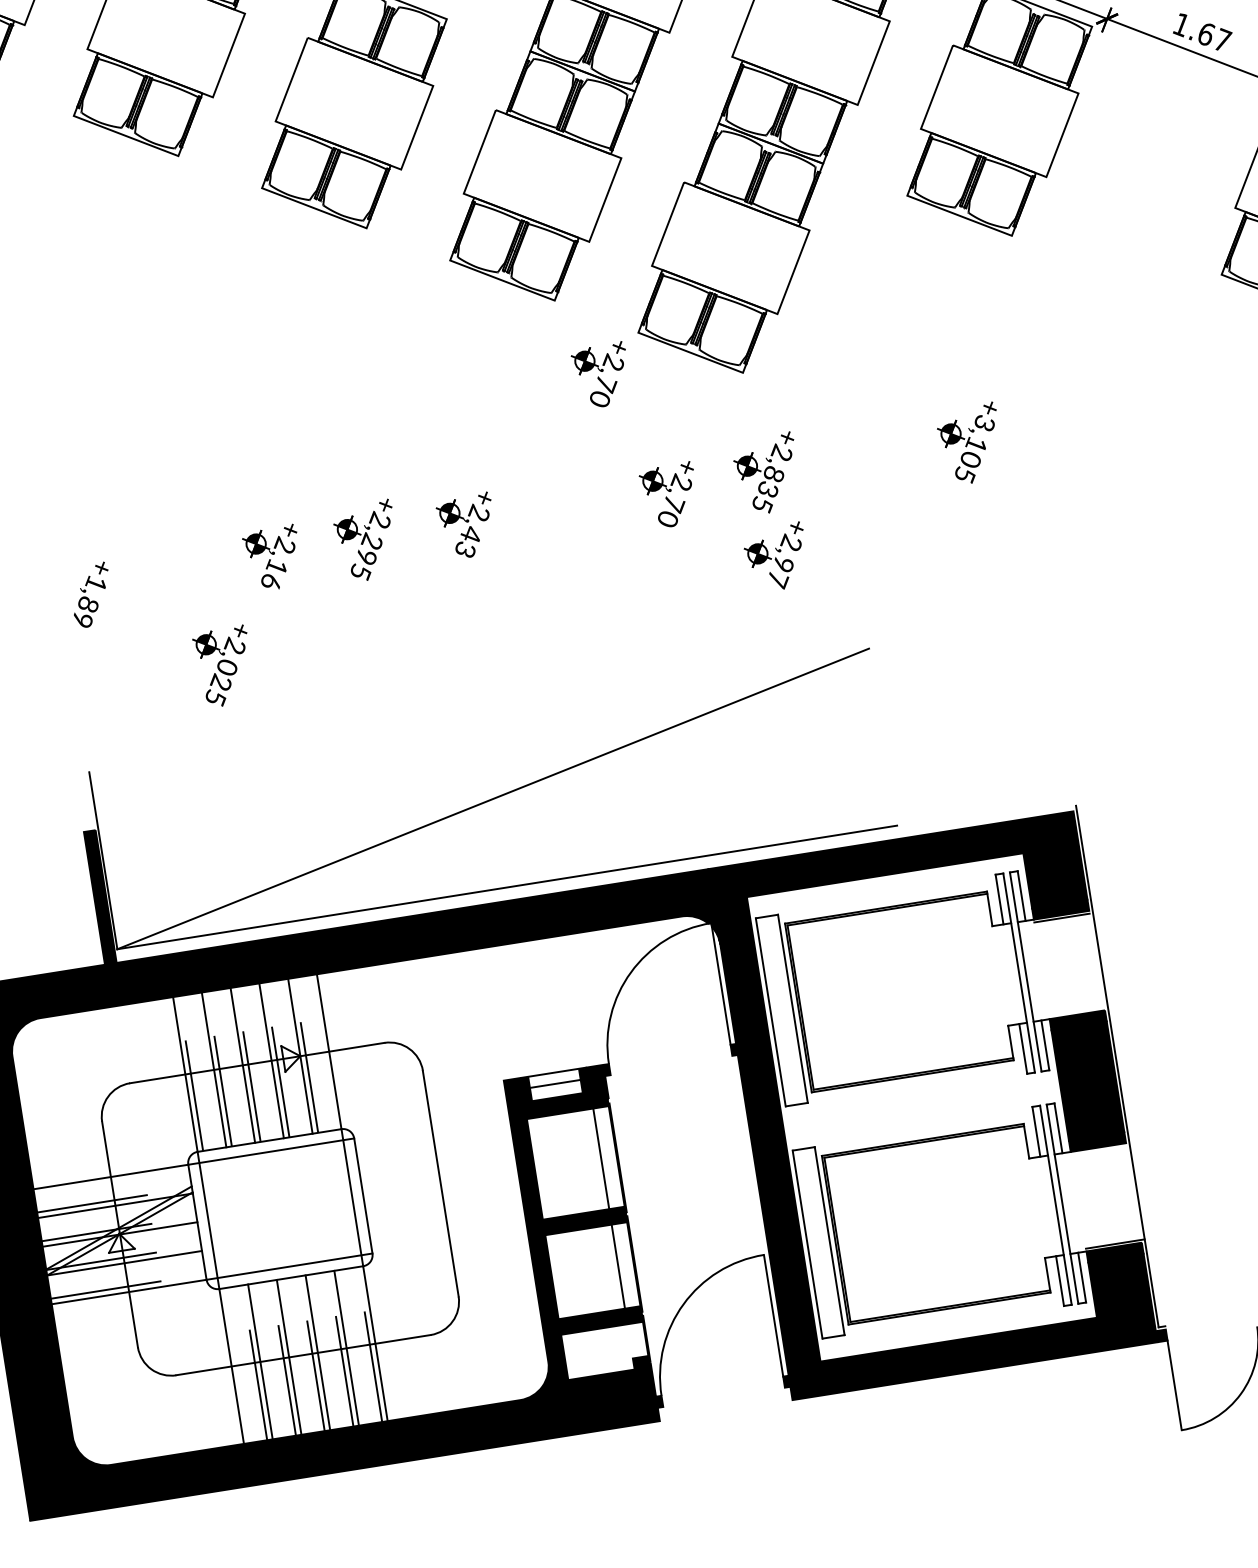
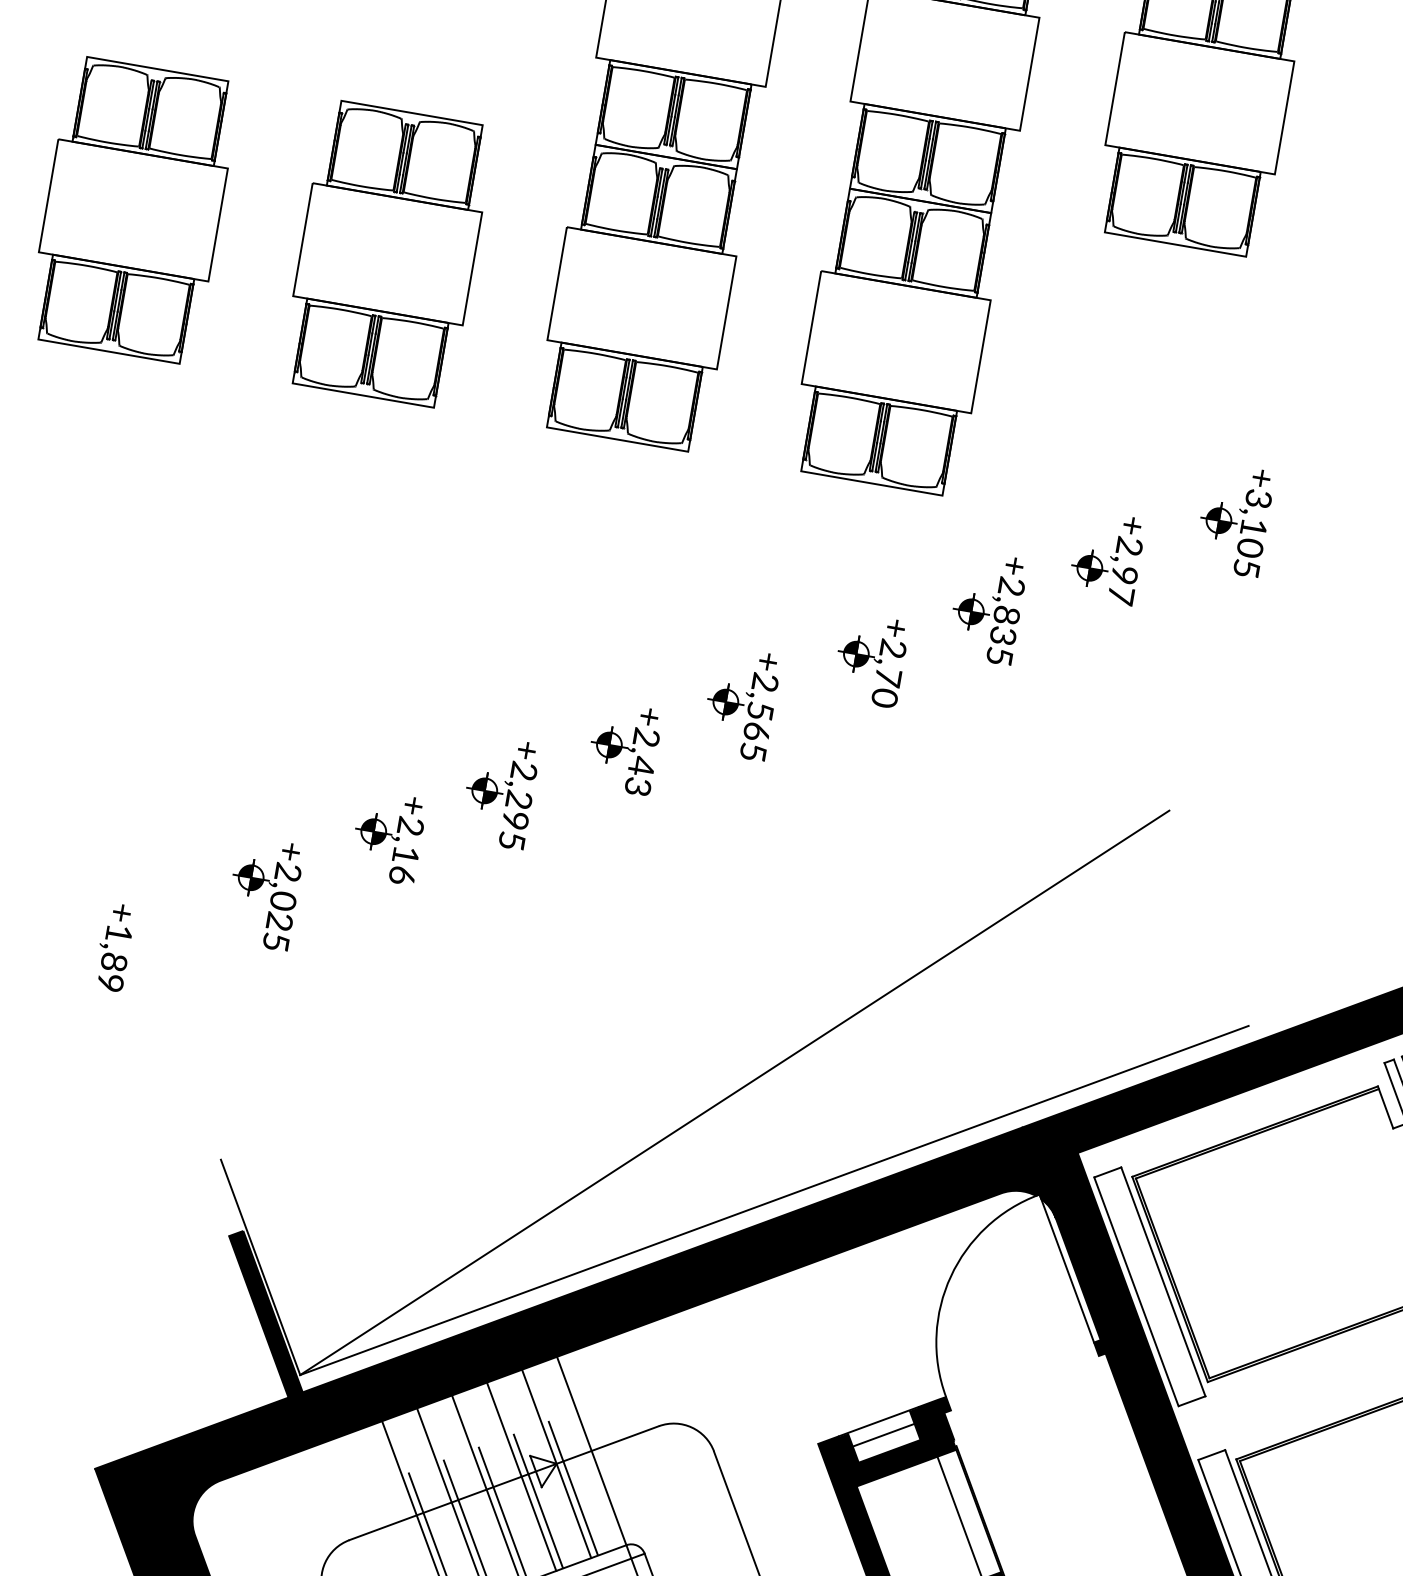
part: (597, 374) -> (760, 533), removed
part: (560, 508) -> (747, 711), added
part: (773, 555) -> (1109, 566), moved
text: (91, 594) -> (115, 948), moved
part: (219, 665) -> (272, 900), moved

